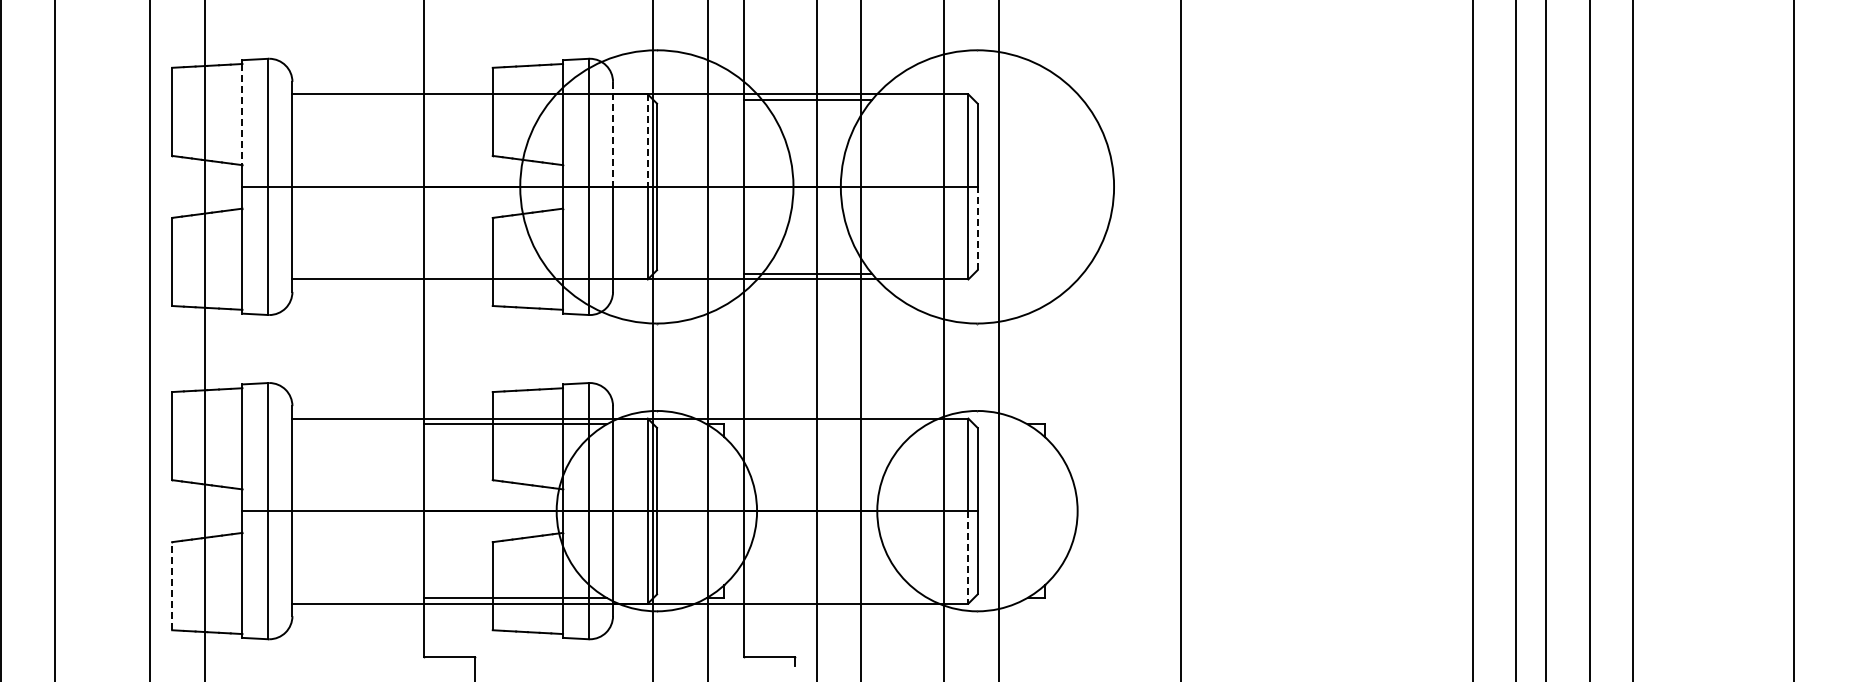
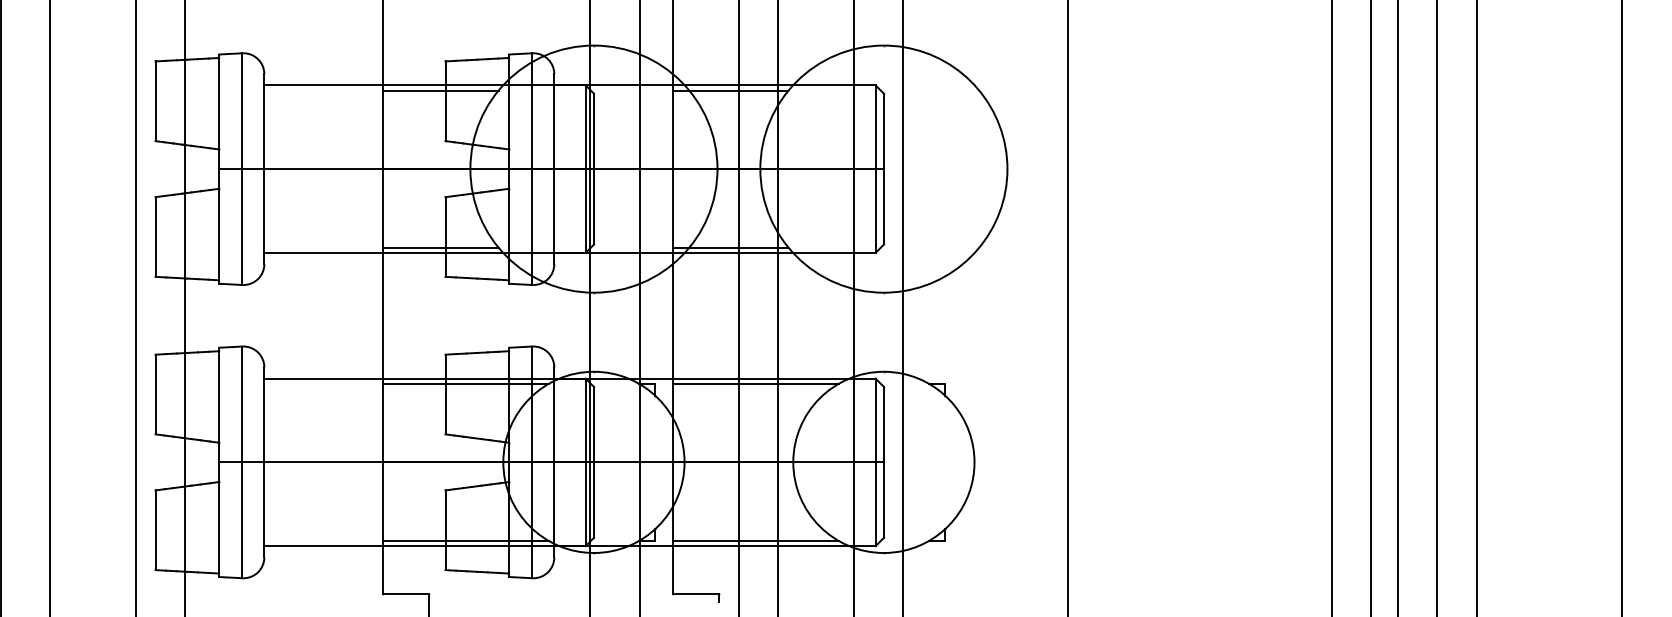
line: (487, 100) -> (440, 90), added
line: (242, 114) -> (219, 103), dashed -> solid
line: (613, 134) -> (554, 121), dashed -> solid
line: (647, 141) -> (585, 128), dashed -> solid
line: (977, 228) -> (883, 206), dashed -> solid
line: (487, 273) -> (440, 247), added
line: (835, 424) -> (755, 384), added
line: (968, 557) -> (875, 504), dashed -> solid
line: (172, 585) -> (155, 529), dashed -> solid
line: (835, 597) -> (755, 540), added

